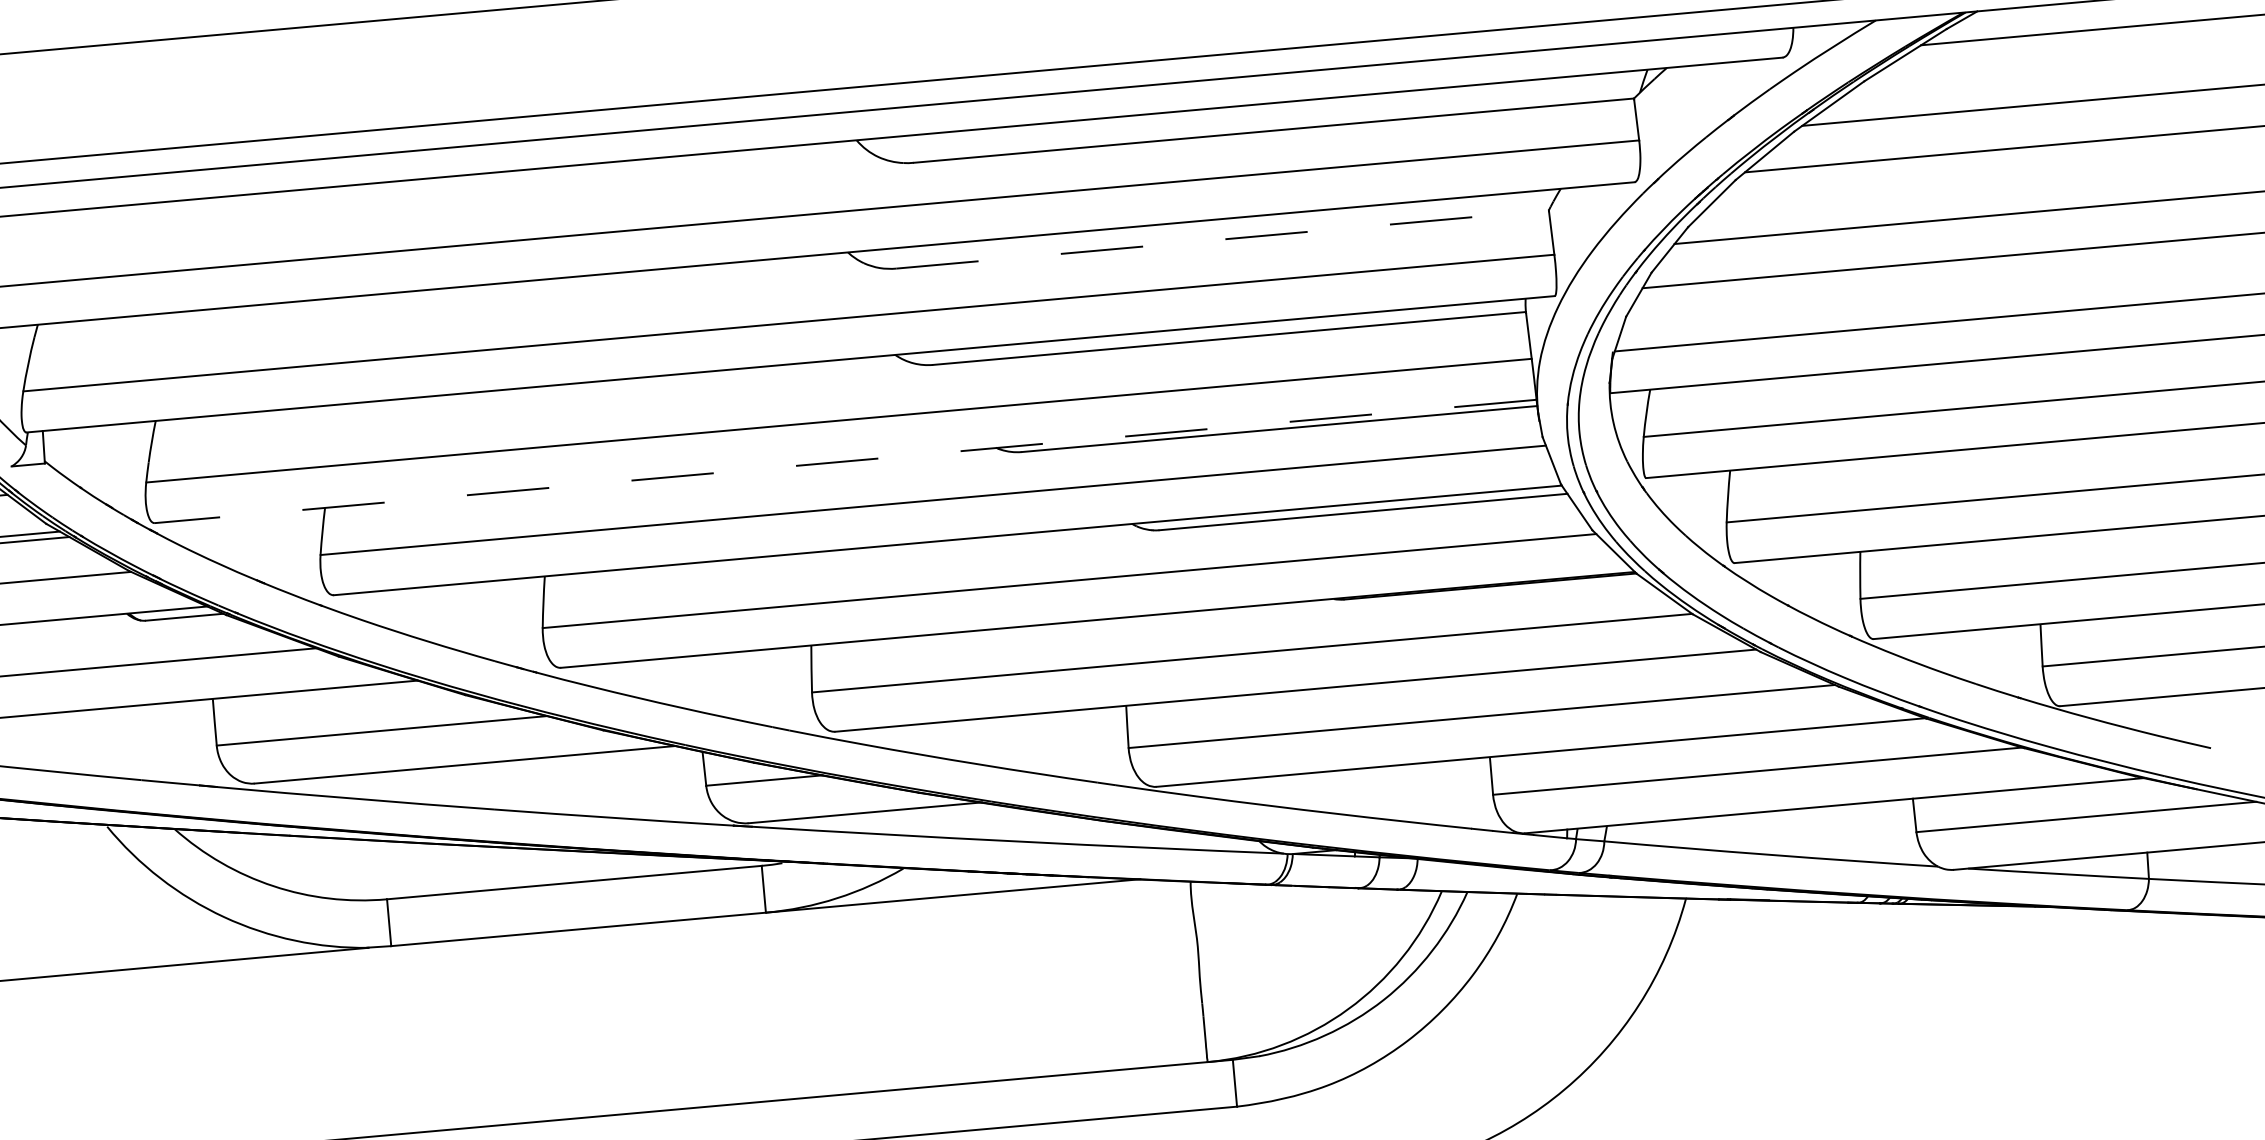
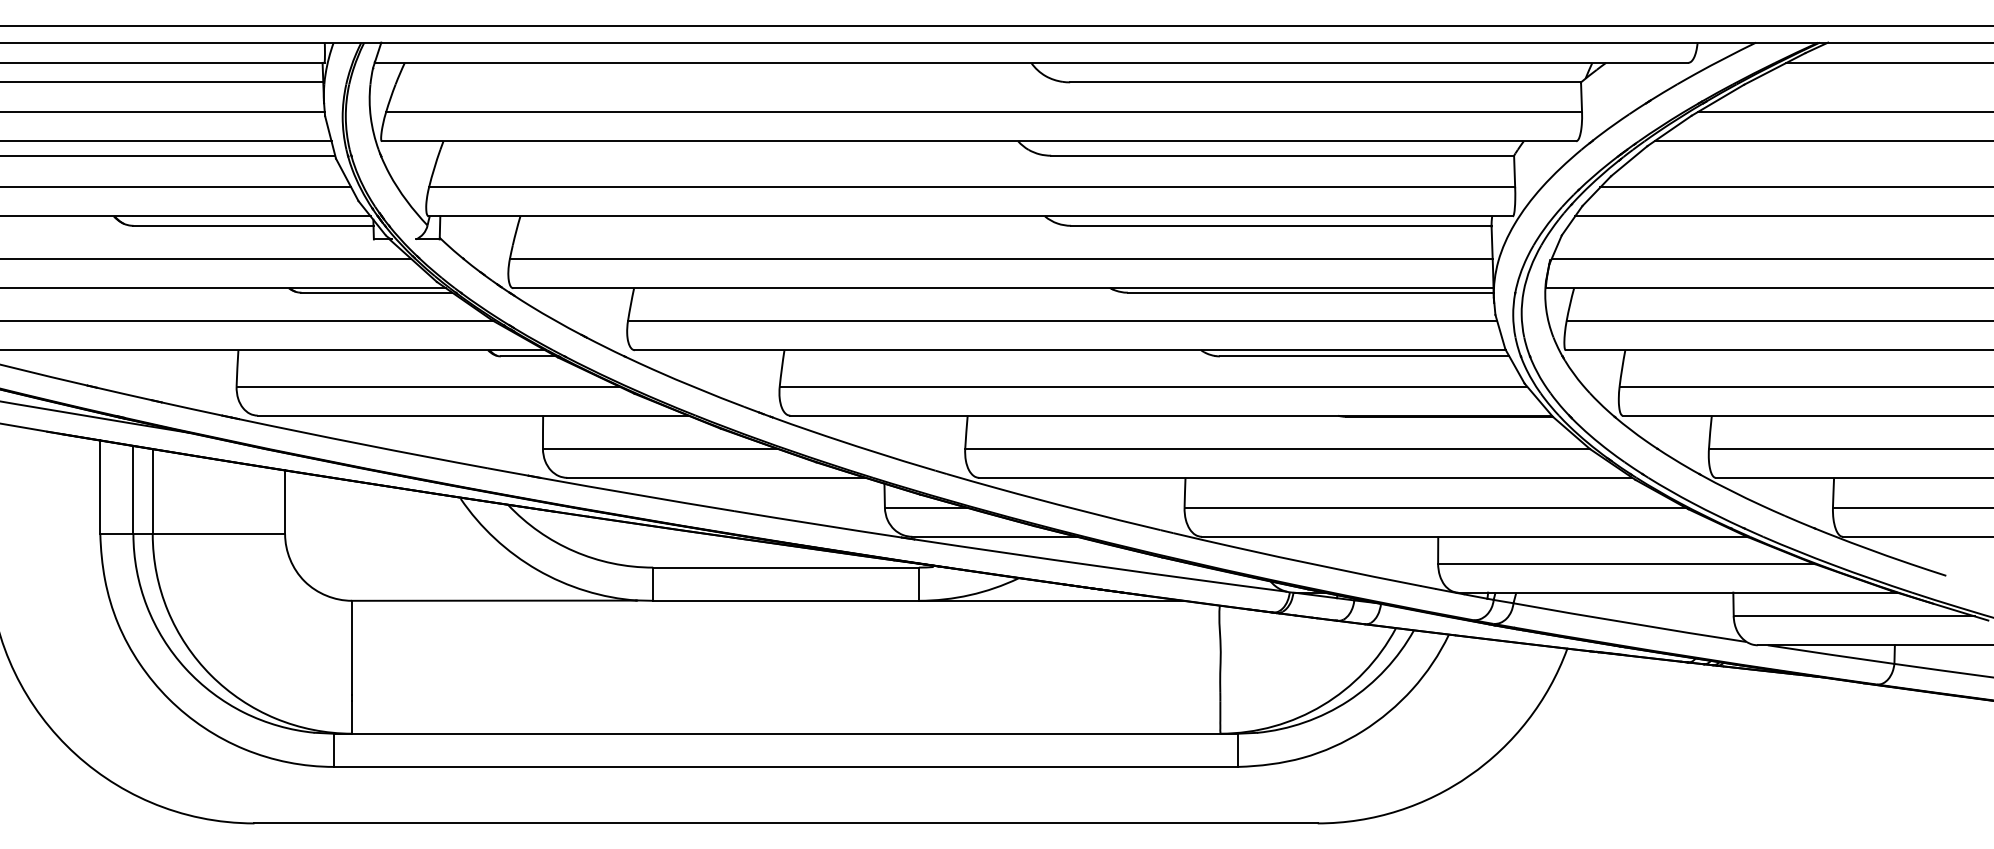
line: (1223, 239) -> (1283, 155), dashed -> solid
line: (844, 461) -> (1002, 288), dashed -> solid

